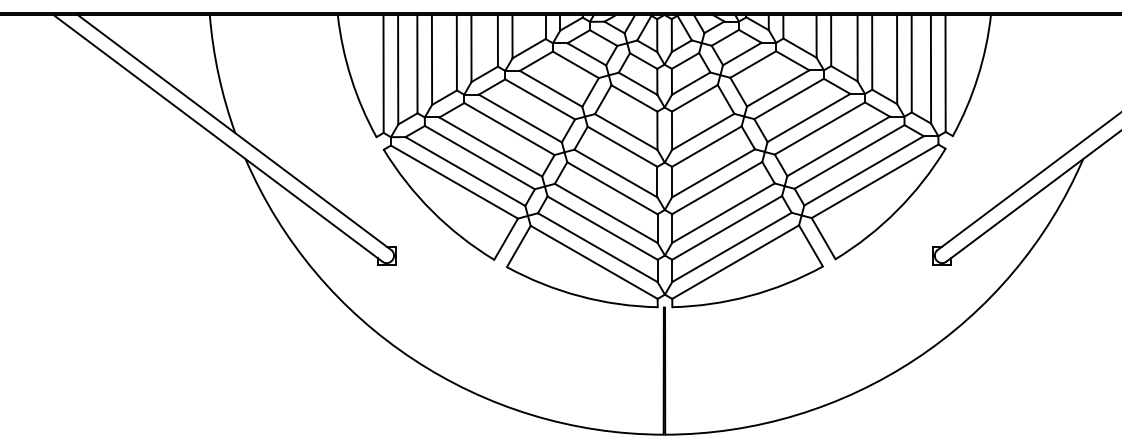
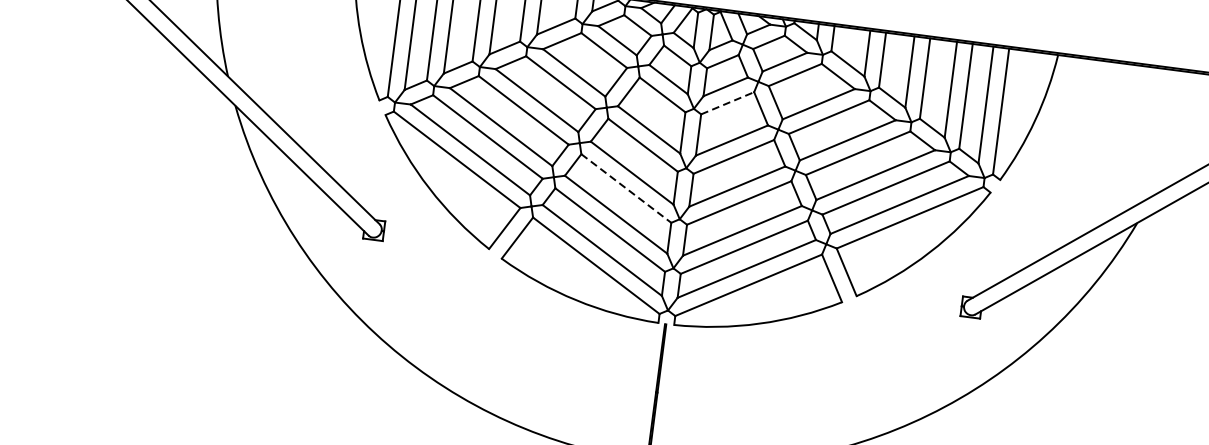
line: (695, 98) -> (728, 103), solid -> dashed
line: (612, 188) -> (626, 188), solid -> dashed

